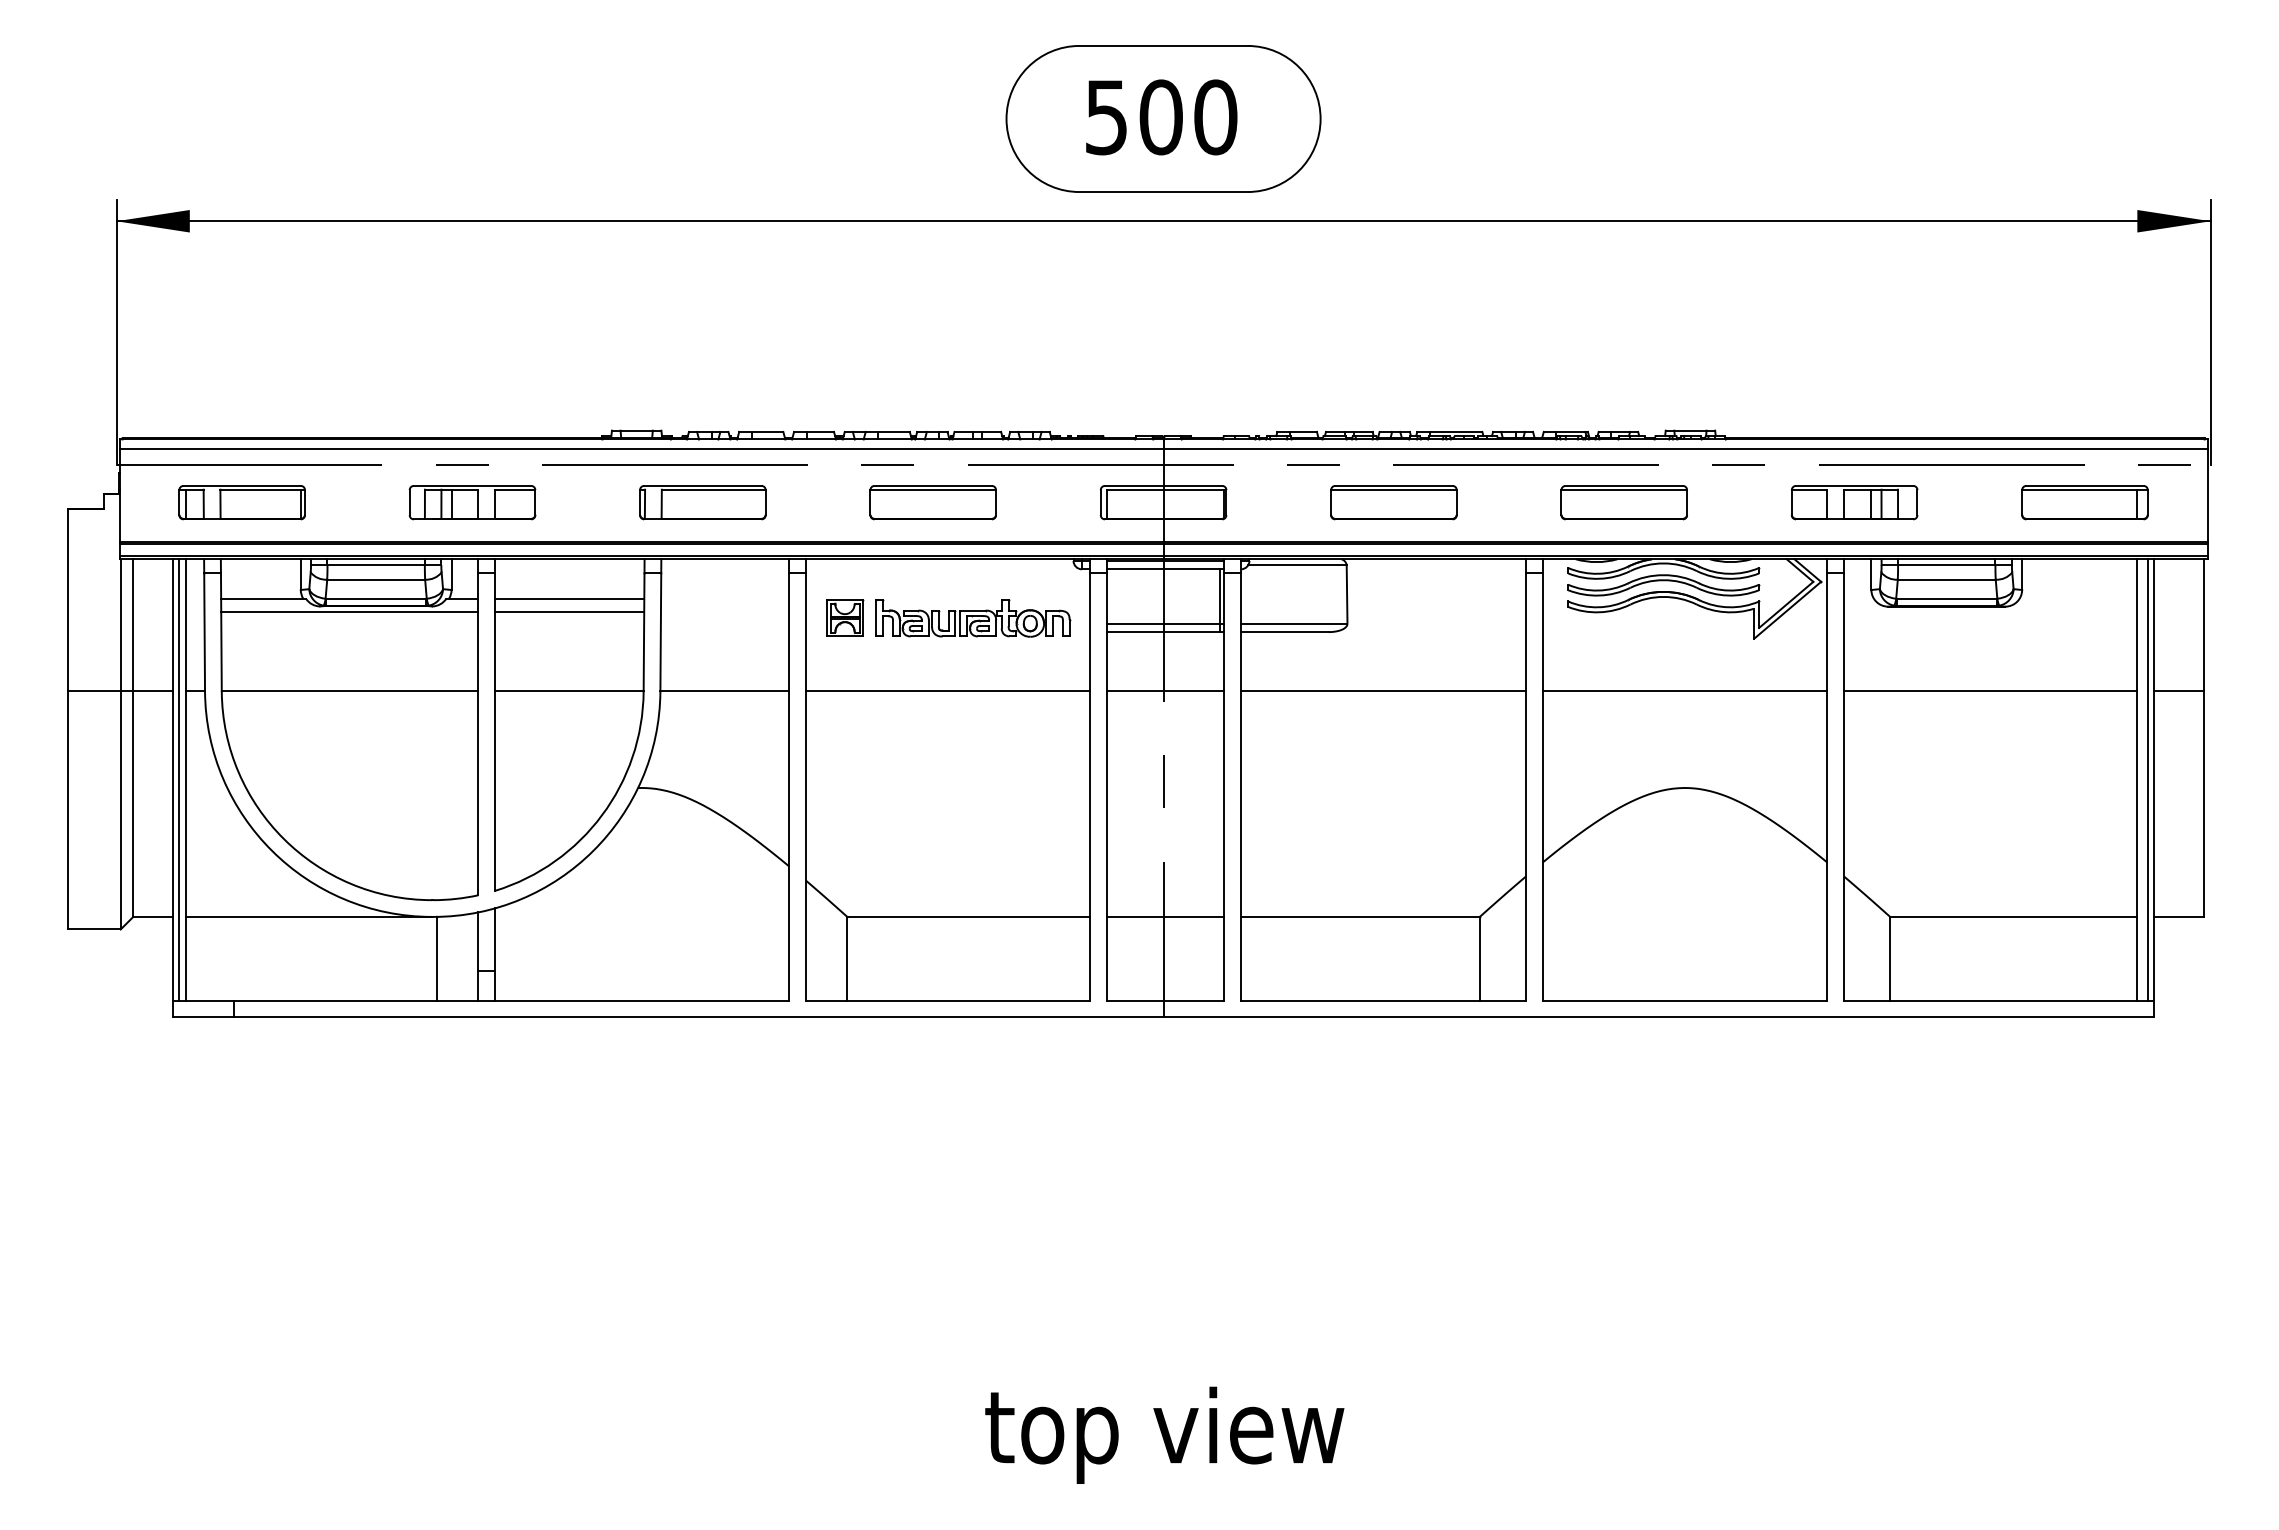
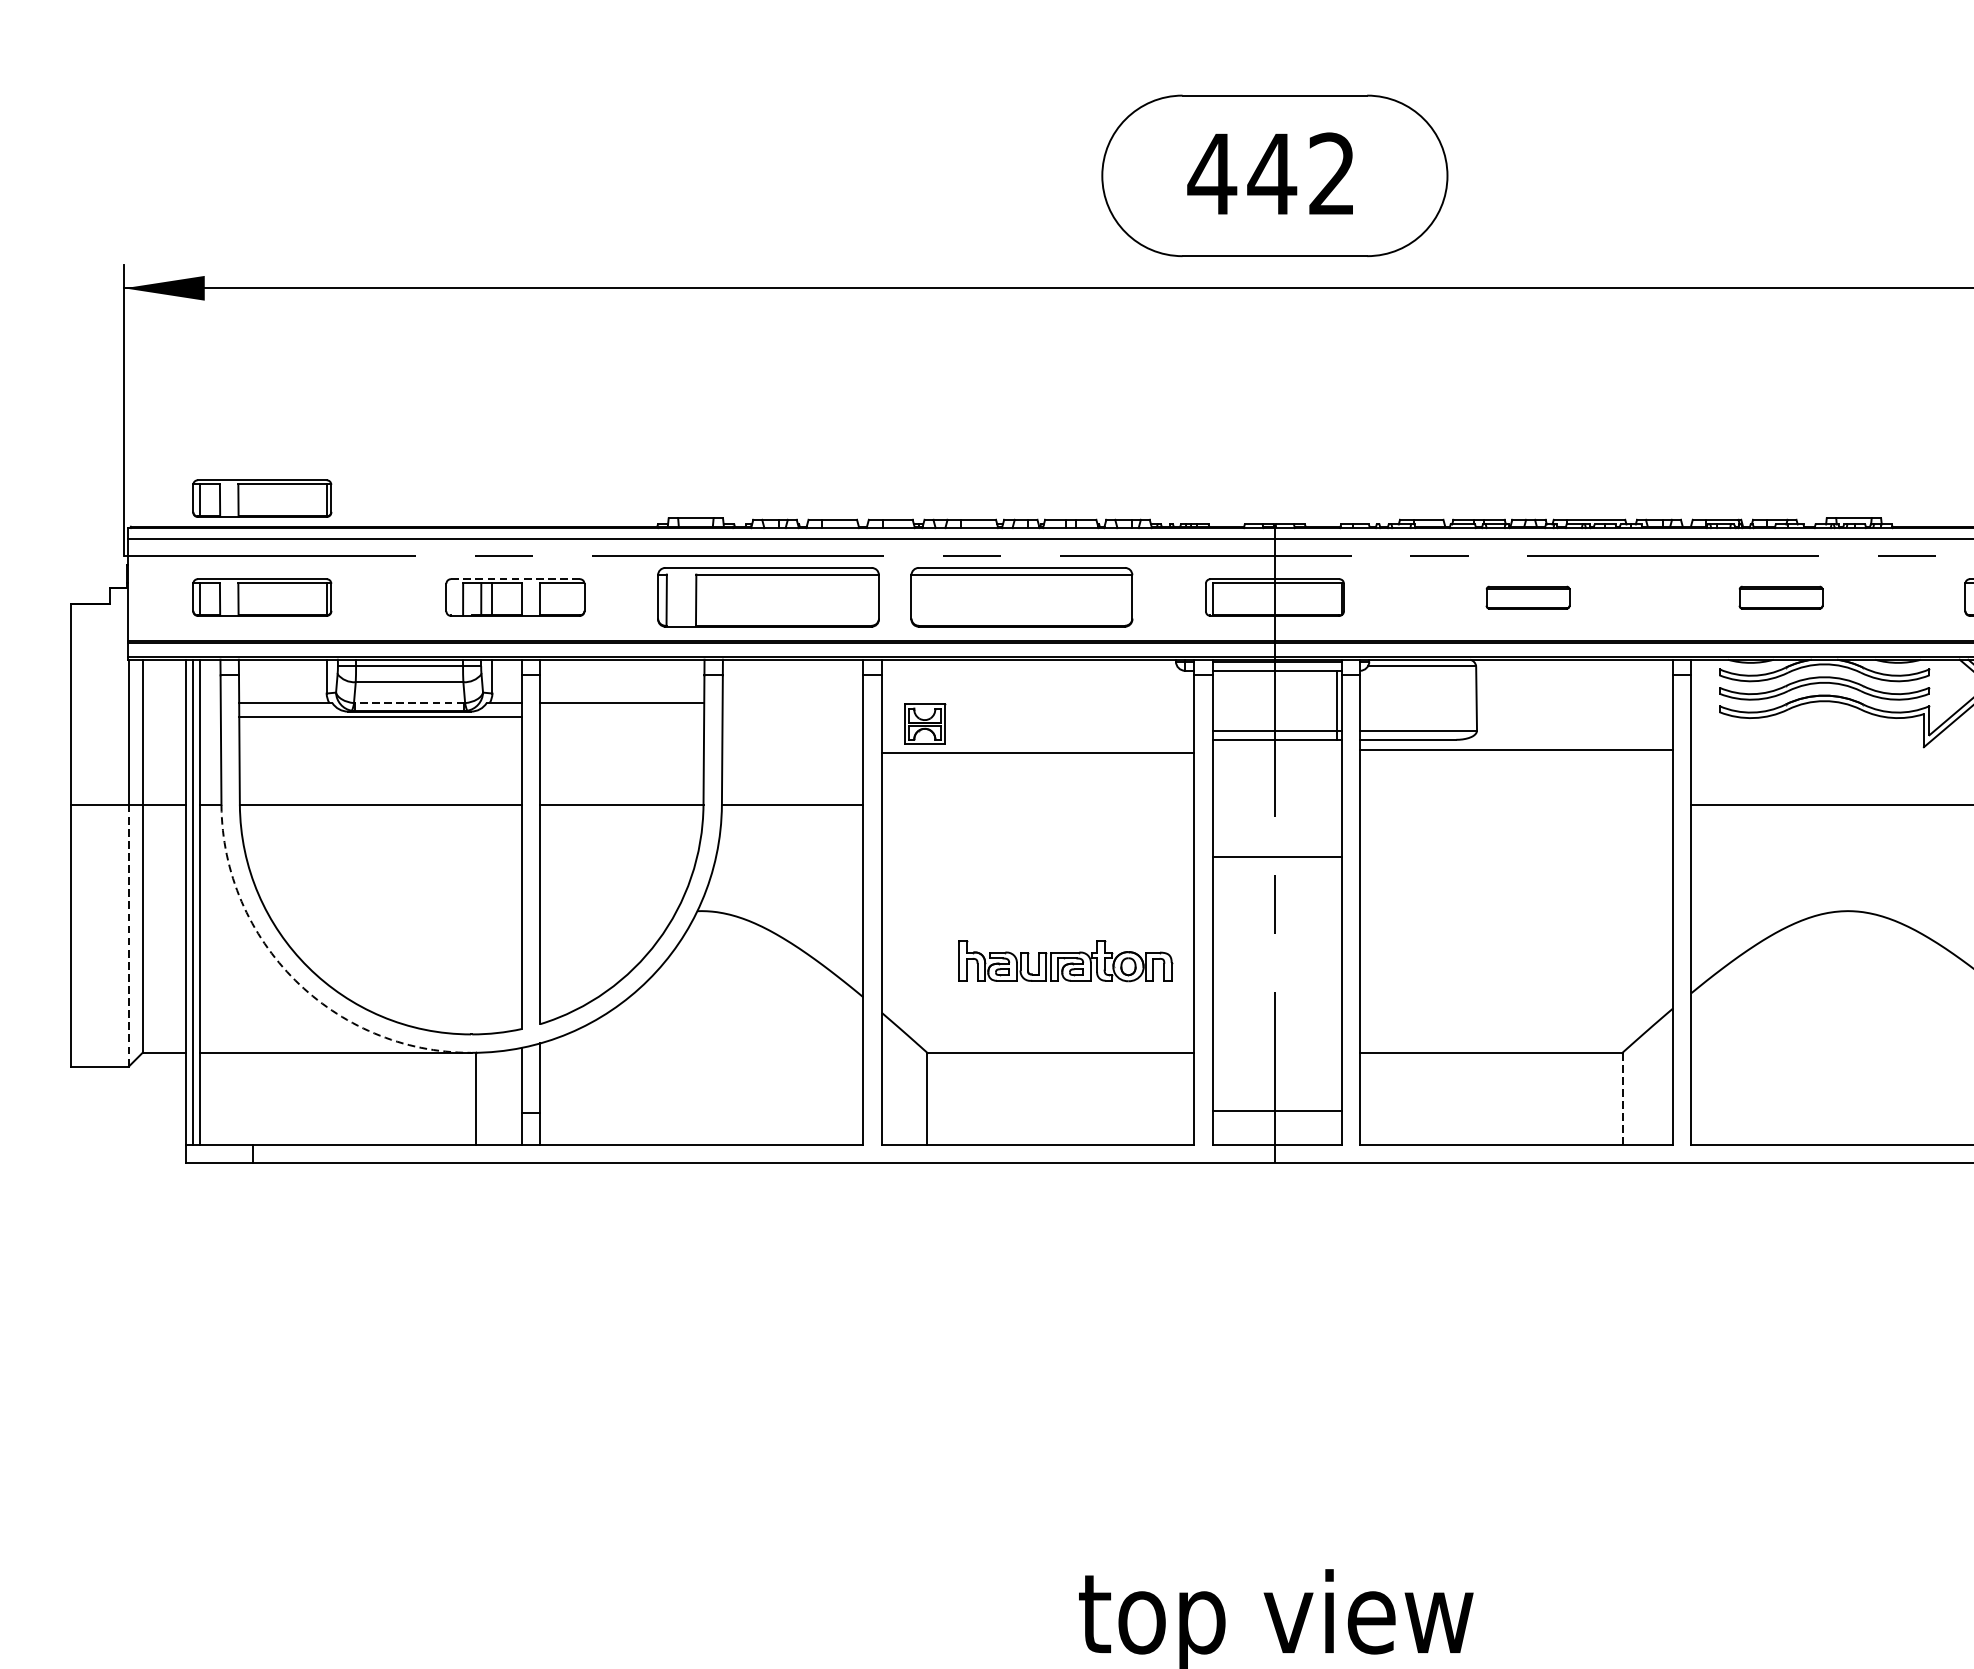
text: (1160, 117) -> (1271, 174), 500 -> 442
part: (241, 412) -> (261, 498), added
line: (472, 485) -> (515, 578), solid -> dashed
part: (702, 502) -> (768, 597), size x1.6
part: (932, 502) -> (1020, 597), size x1.6
part: (1393, 502) -> (1527, 597), size x0.6
part: (1623, 502) -> (1780, 597), size x0.6
line: (376, 598) -> (409, 702), solid -> dashed
line: (569, 611) -> (622, 717), removed
part: (973, 618) -> (1066, 961), moved
line: (947, 691) -> (1037, 753), moved
line: (1165, 691) -> (1277, 856), moved
line: (1383, 691) -> (1516, 750), moved
line: (120, 810) -> (128, 935), solid -> dashed
arc: (272, 850) -> (295, 979), solid -> dashed
line: (1165, 916) -> (1277, 1110), moved
line: (1479, 958) -> (1622, 1098), solid -> dashed

